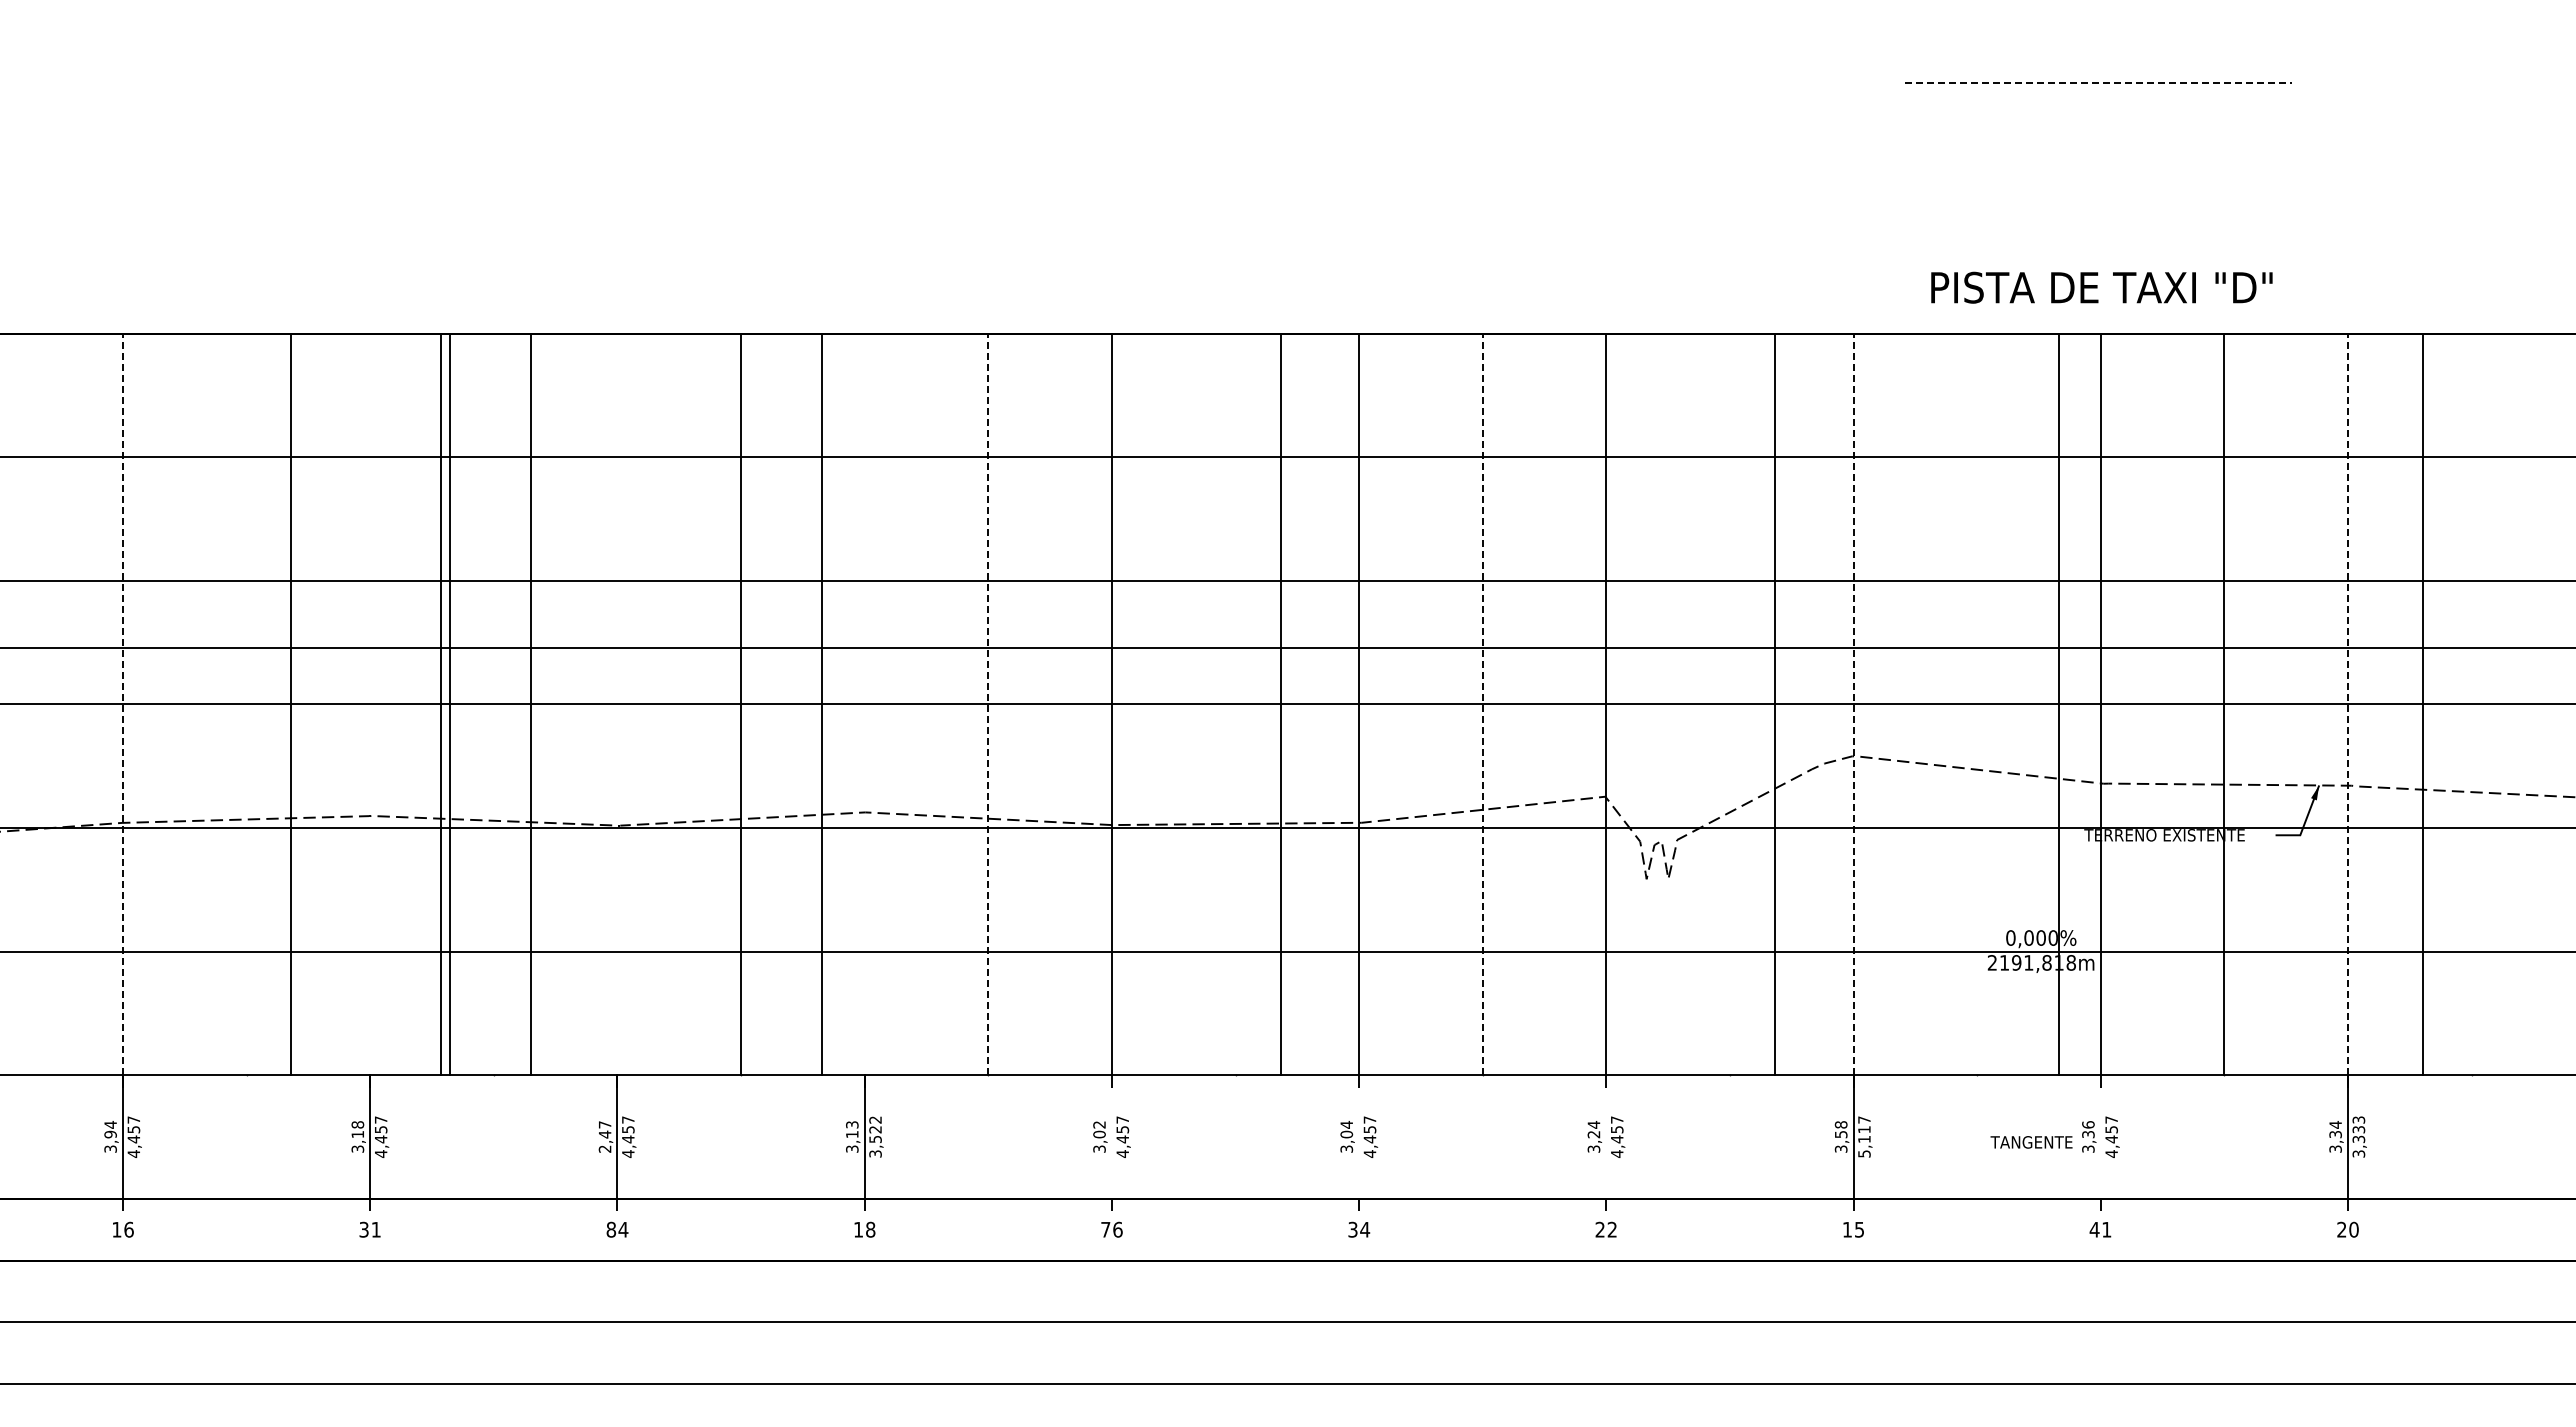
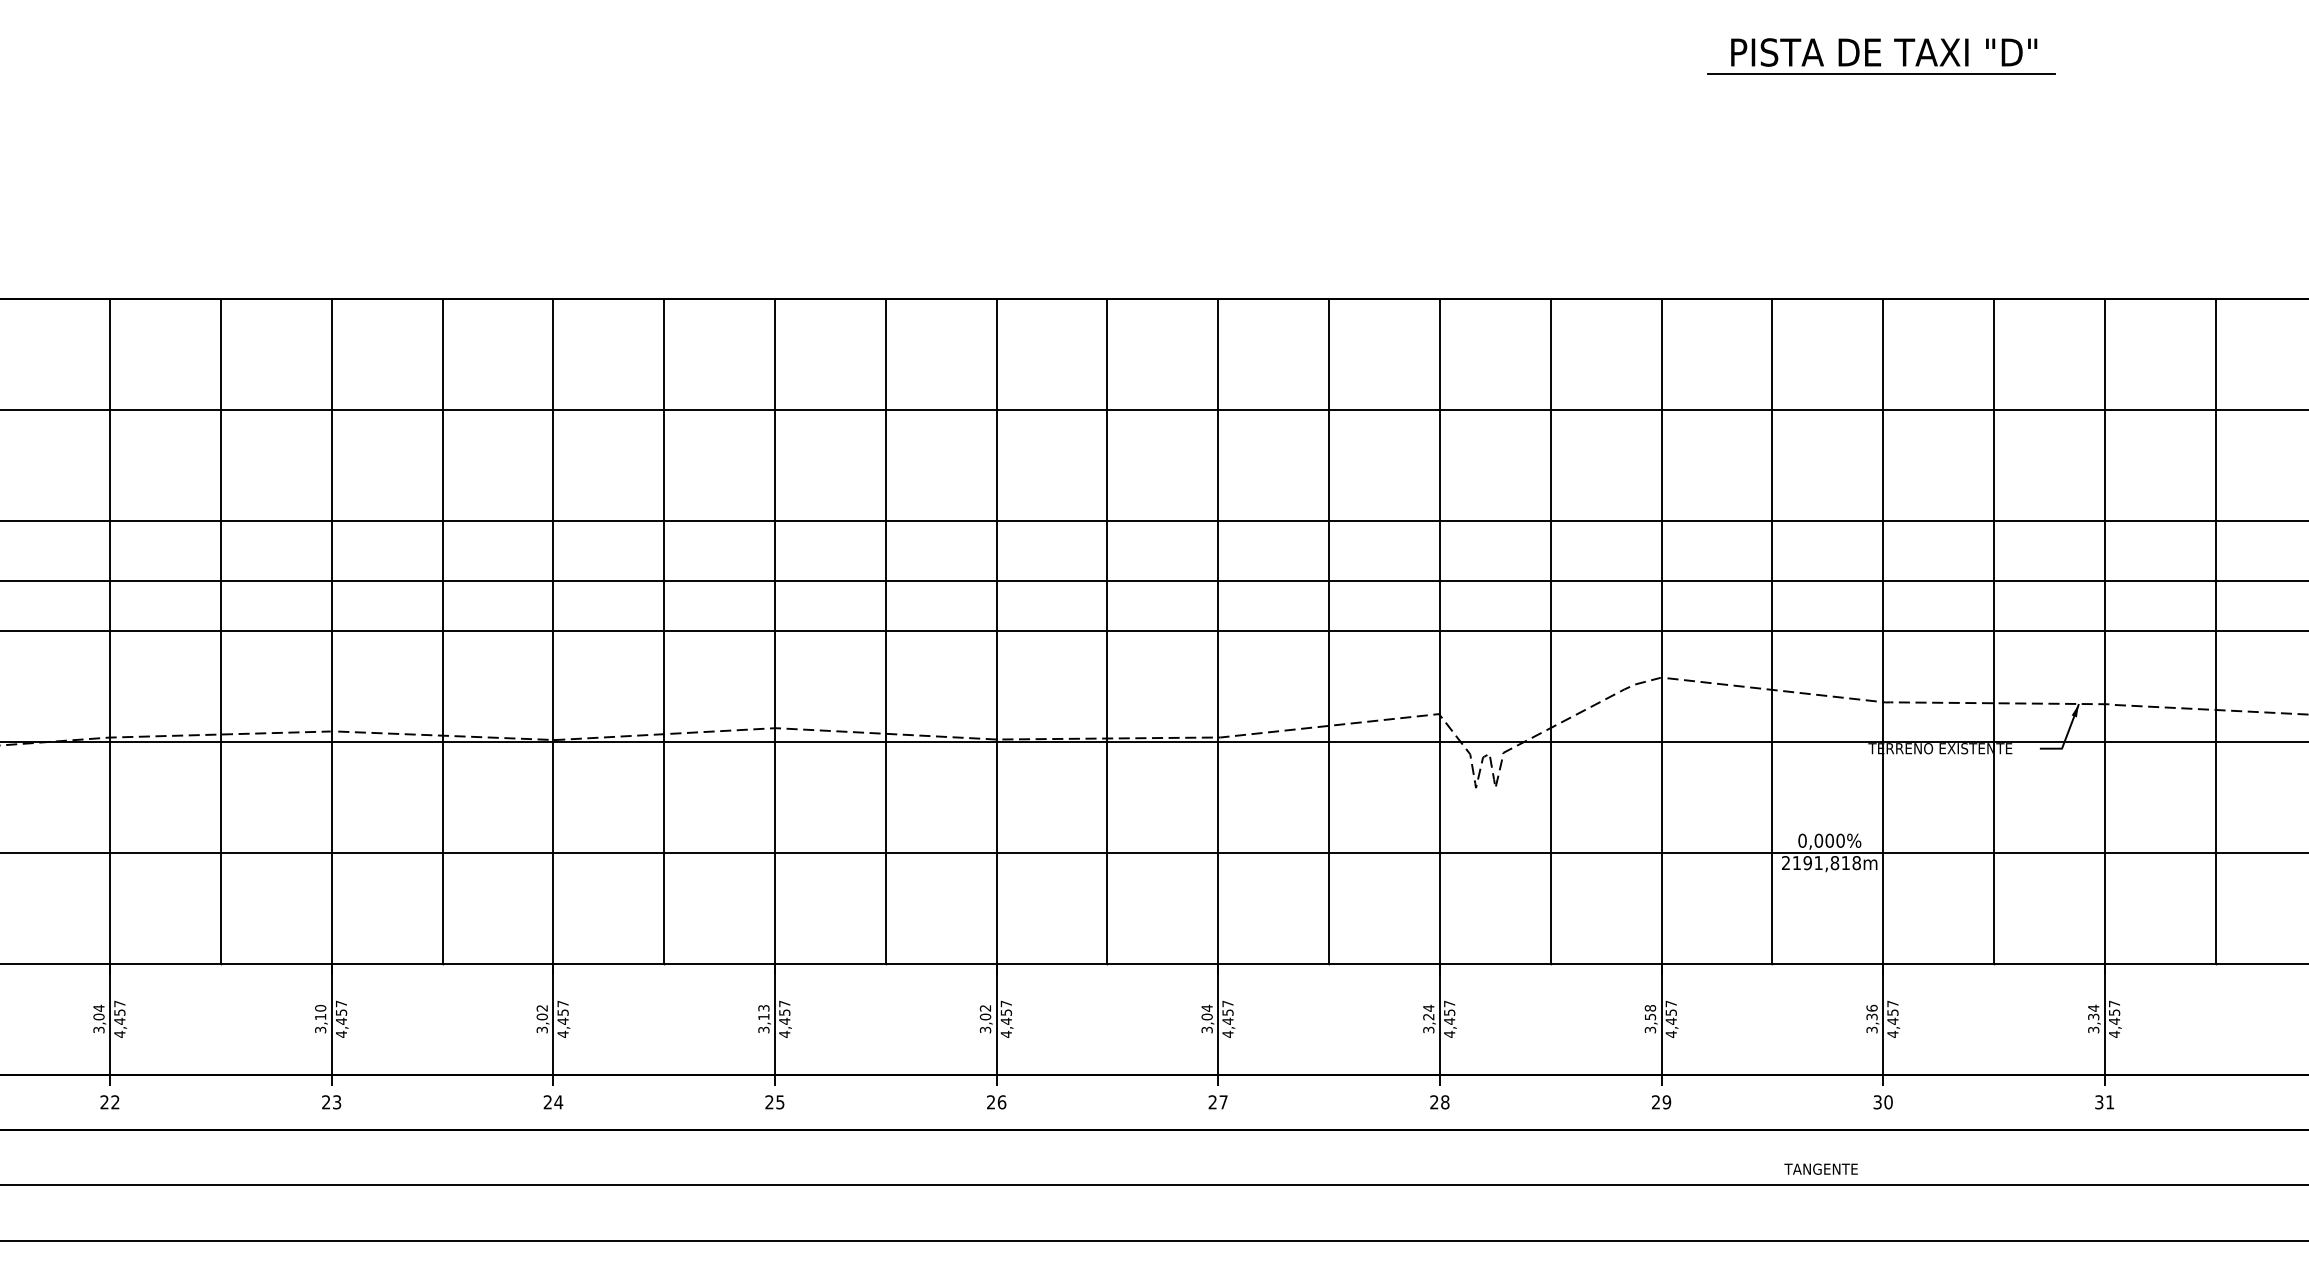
line: (2098, 83) -> (1881, 74), dashed -> solid
text: (2101, 287) -> (1883, 52), moved
line: (123, 704) -> (110, 631), dashed -> solid
line: (290, 704) -> (220, 631), moved
line: (440, 704) -> (442, 631), moved
line: (450, 704) -> (331, 631), moved
line: (531, 704) -> (553, 631), moved
line: (821, 704) -> (774, 631), moved
line: (988, 704) -> (885, 631), dashed -> solid
line: (1280, 704) -> (1107, 631), moved
line: (1482, 704) -> (1328, 631), dashed -> solid
line: (1774, 704) -> (1550, 631), moved
line: (1853, 704) -> (1661, 631), dashed -> solid
line: (2059, 704) -> (1772, 631), moved
line: (2348, 704) -> (2105, 631), dashed -> solid
line: (2422, 704) -> (2215, 631), moved
text: (357, 1124) -> (320, 1007), 3,18 -> 3,10
text: (110, 1134) -> (98, 1016), 3,94 -> 3,04
text: (604, 1136) -> (541, 1018), 2,47 -> 3,02
text: (875, 1136) -> (784, 1018), 3,522 -> 4,457
line: (1111, 1136) -> (996, 1018), added
line: (1359, 1136) -> (1218, 1018), added
line: (1606, 1136) -> (1440, 1018), added
line: (2100, 1136) -> (1882, 1018), added
text: (2358, 1137) -> (2114, 1019), 3,333 -> 4,457
text: (1864, 1142) -> (1671, 1024), 5,117 -> 4,457
text: (2031, 1142) -> (1821, 1169), moved
text: (122, 1229) -> (109, 1102), 16 -> 22
text: (369, 1229) -> (331, 1102), 31 -> 23
text: (611, 1229) -> (548, 1102), 84 -> 24
text: (864, 1229) -> (774, 1102), 18 -> 25
text: (1105, 1229) -> (990, 1102), 76 -> 26
text: (1359, 1229) -> (1218, 1102), 34 -> 27
text: (1612, 1229) -> (1445, 1102), 22 -> 28
text: (1853, 1229) -> (1661, 1102), 15 -> 29
text: (2100, 1229) -> (1882, 1102), 41 -> 30
text: (2347, 1229) -> (2104, 1102), 20 -> 31

